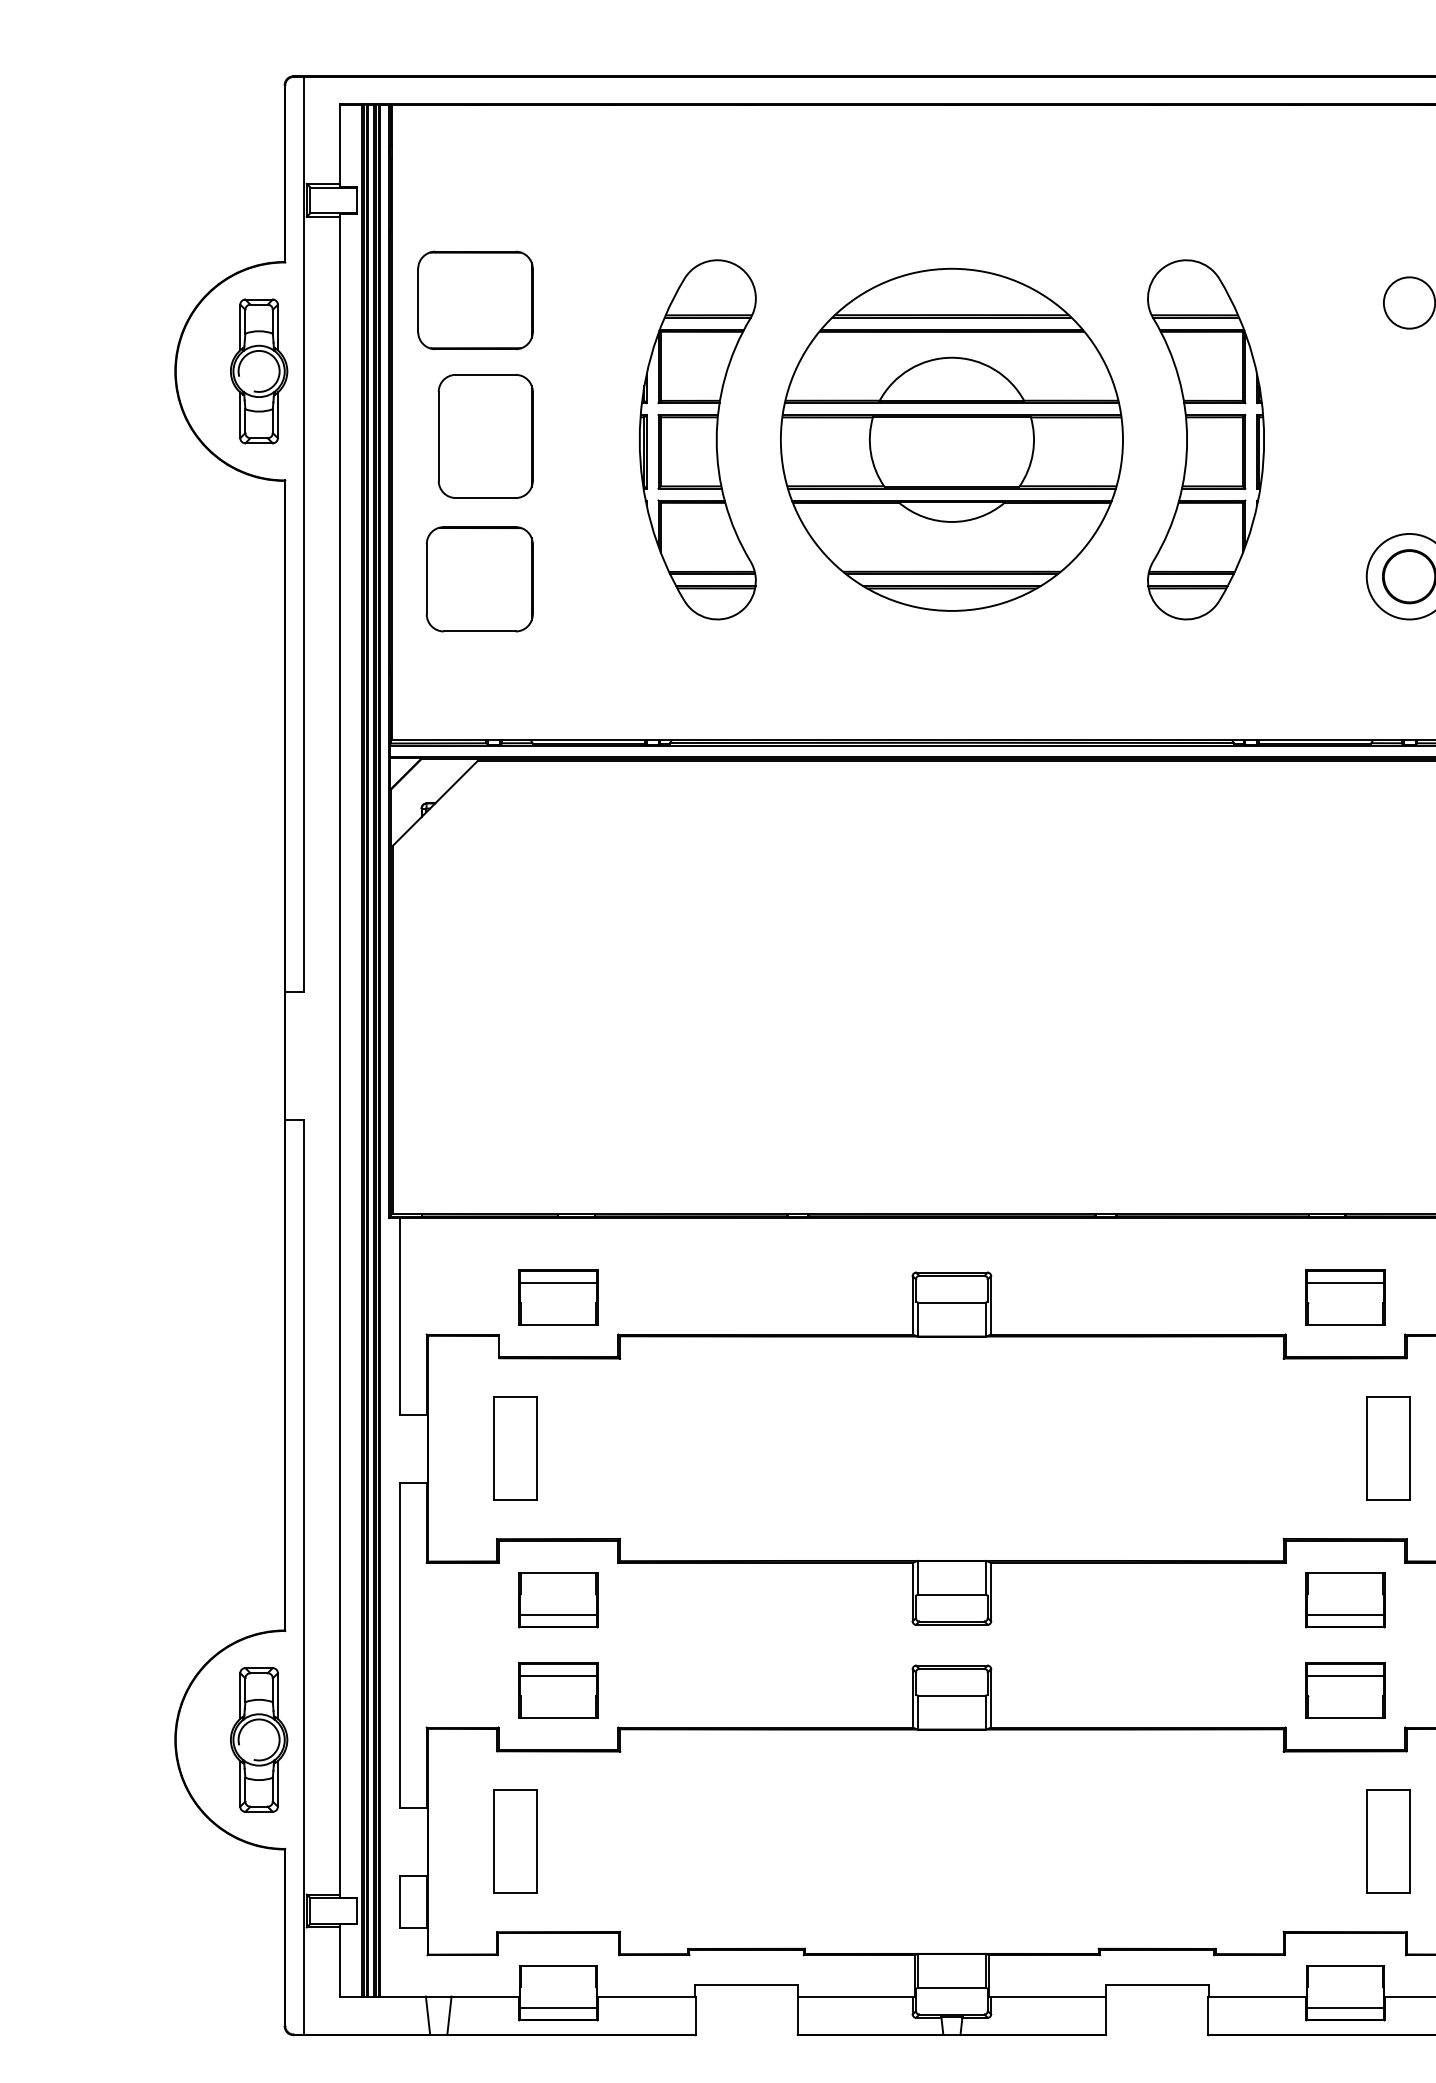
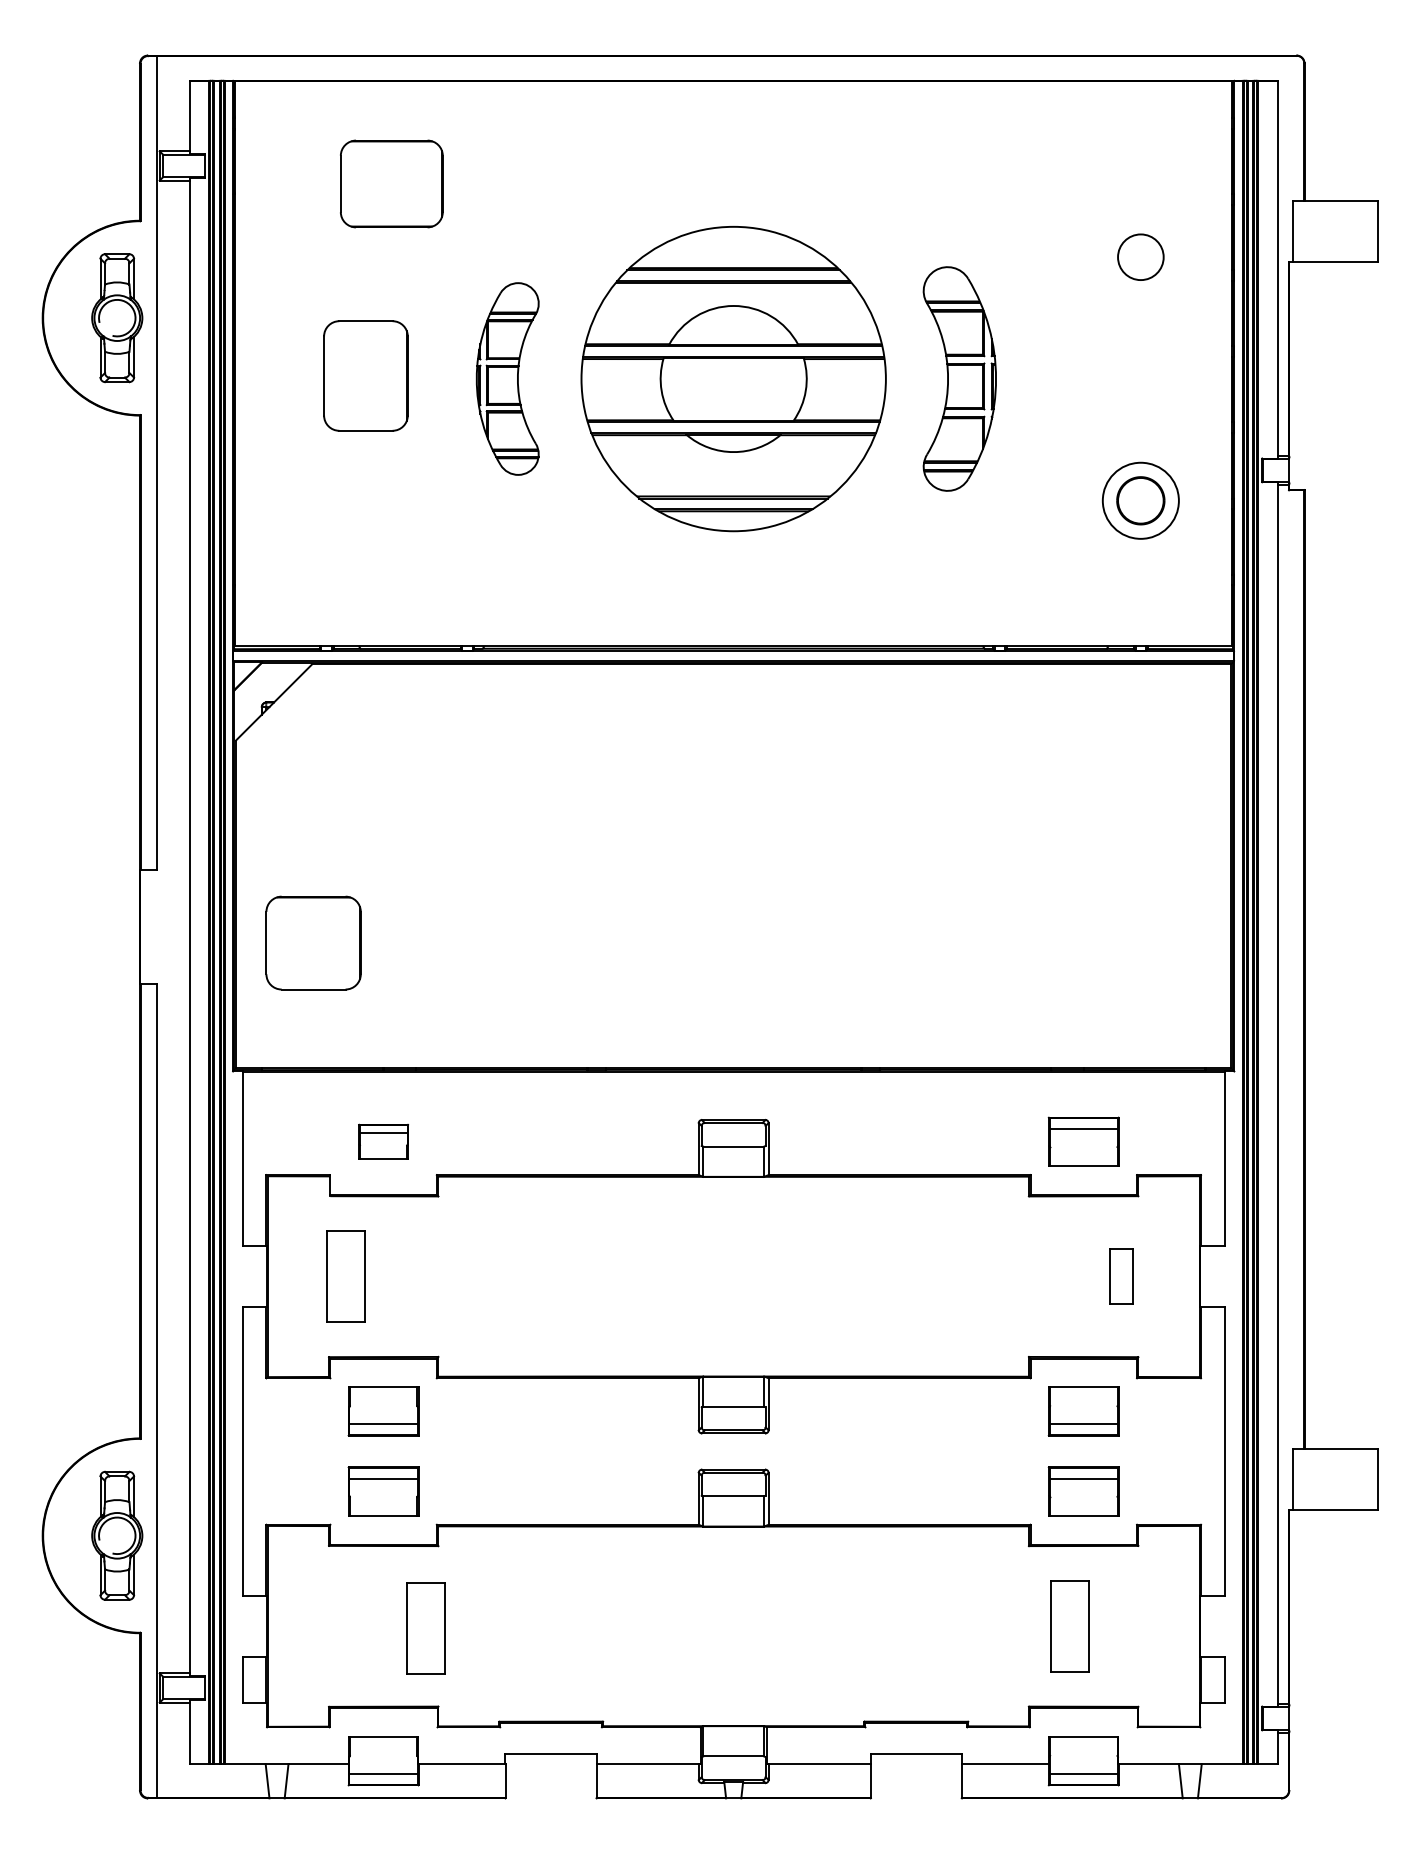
part: (475, 299) -> (391, 183), moved
part: (485, 435) -> (365, 375), moved
part: (697, 439) -> (507, 378), size x0.6
part: (1205, 439) -> (959, 378), size x0.7
part: (479, 578) -> (313, 942), moved
part: (558, 1296) -> (383, 1141), size x0.7
part: (1387, 1448) -> (1121, 1276), size x0.6
part: (515, 1841) -> (425, 1628), moved
part: (1387, 1841) -> (1069, 1626), moved

